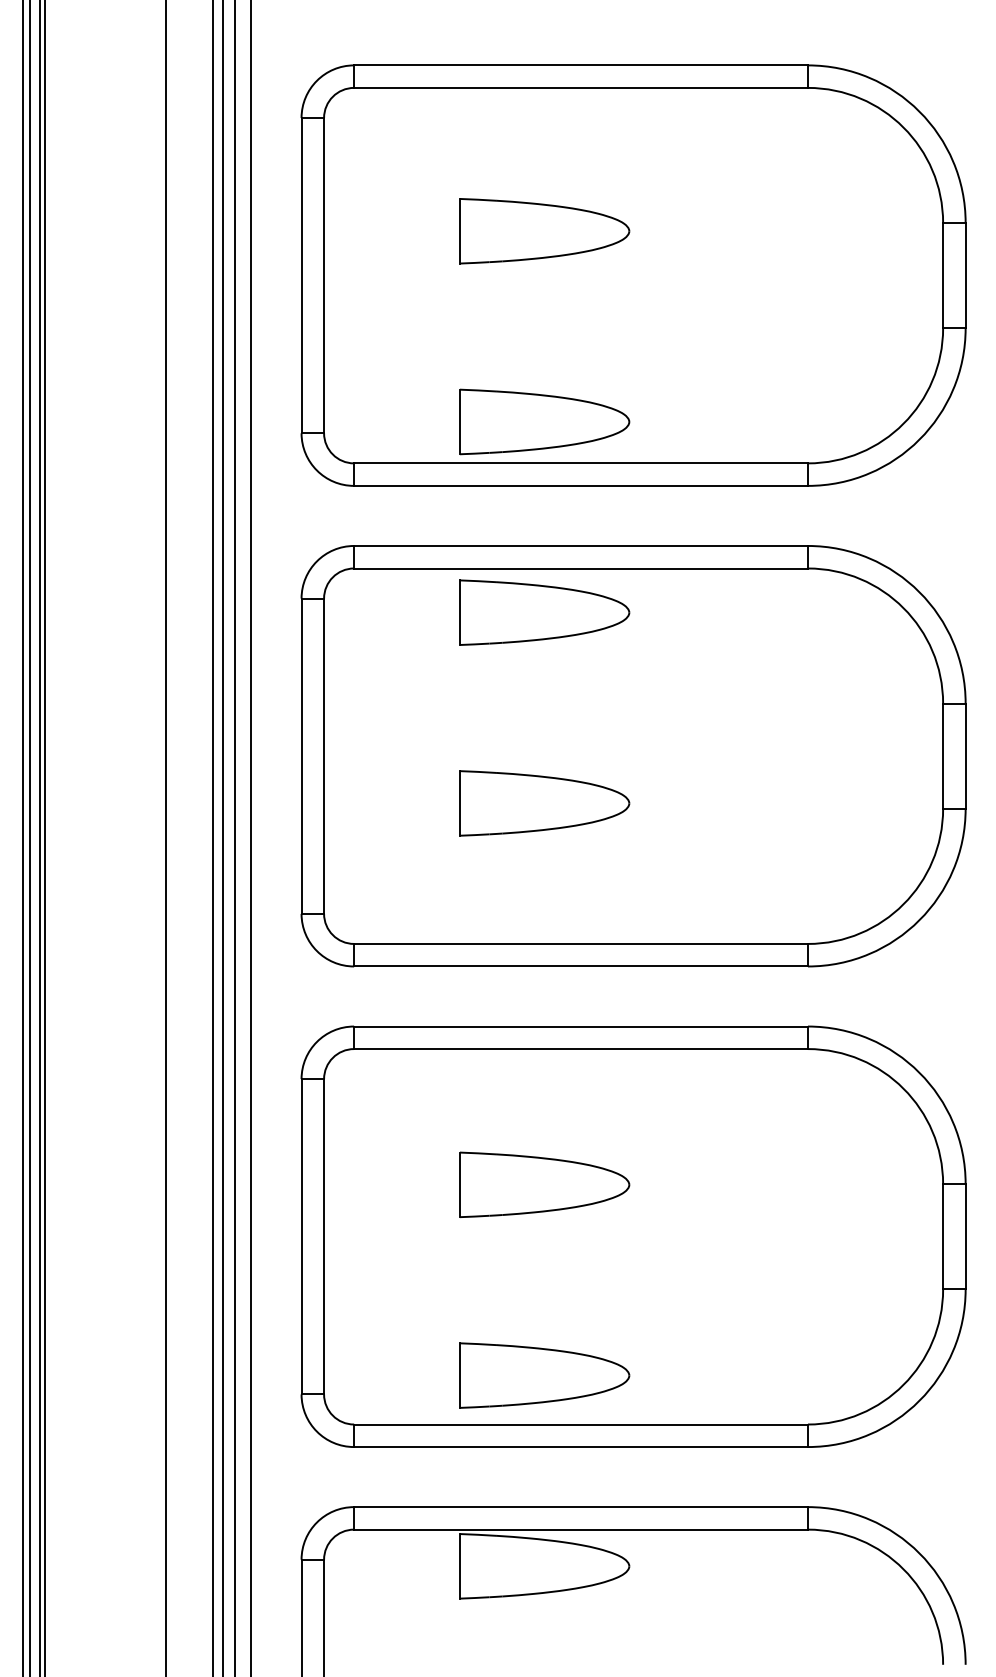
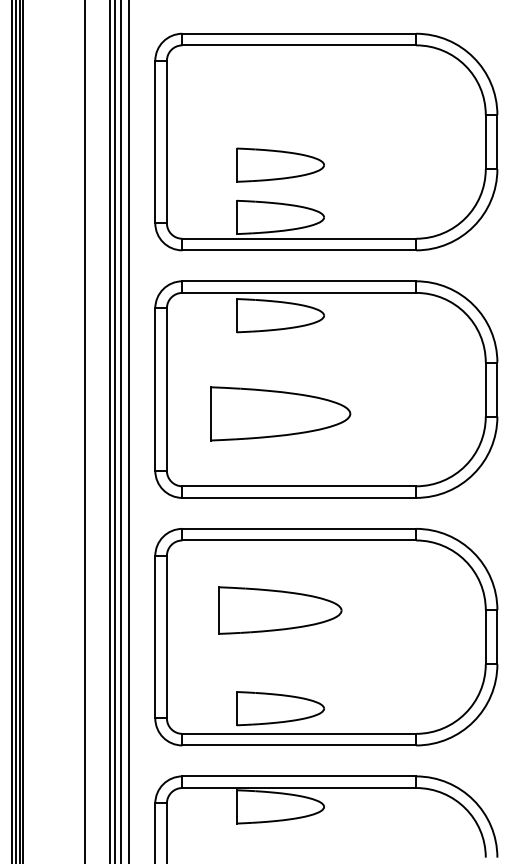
part: (544, 229) -> (280, 164), moved
part: (544, 802) -> (280, 413), size x1.6
part: (544, 1183) -> (280, 609), size x1.4

